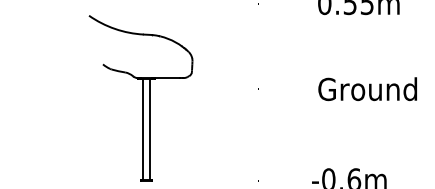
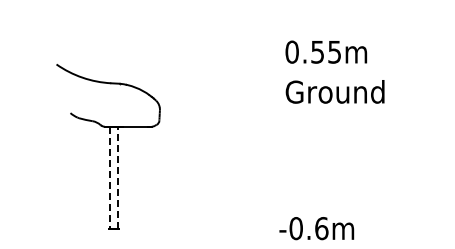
text: (367, 88) -> (334, 91), moved
line: (143, 129) -> (110, 178), solid -> dashed
line: (150, 129) -> (117, 178), solid -> dashed

